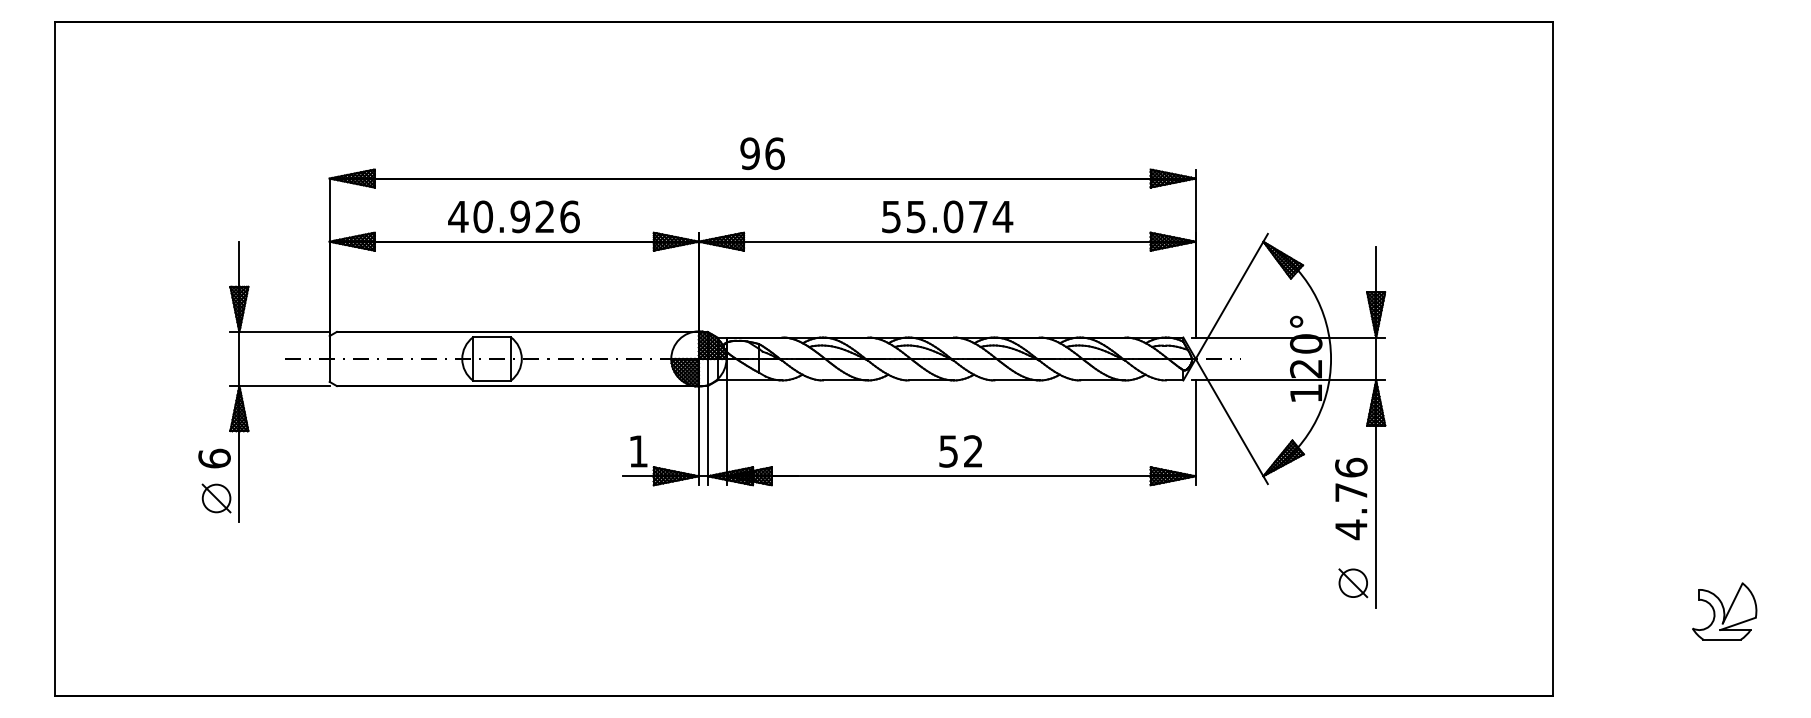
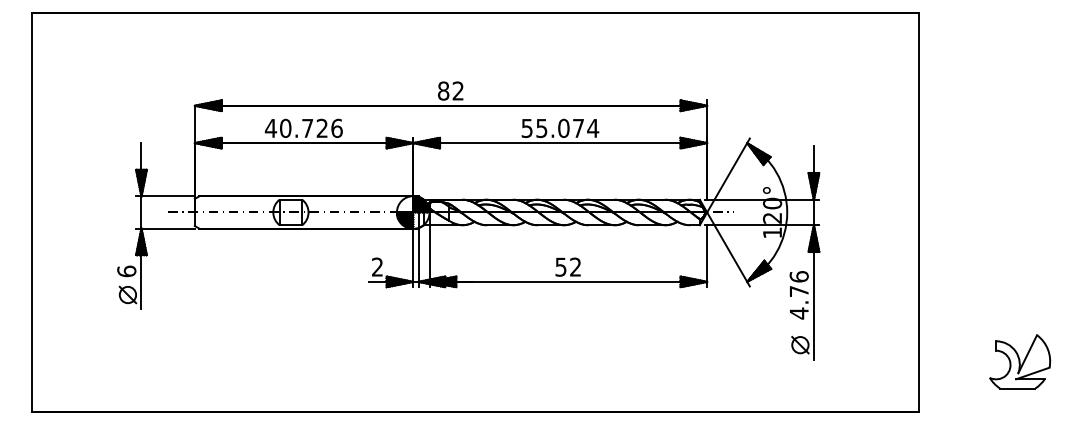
text: (761, 152) -> (450, 90), 96 -> 82
text: (520, 216) -> (307, 128), 40.926 -> 40.726
text: (638, 450) -> (377, 266), 1 -> 2
part: (1723, 610) -> (1019, 361), size x1.6

